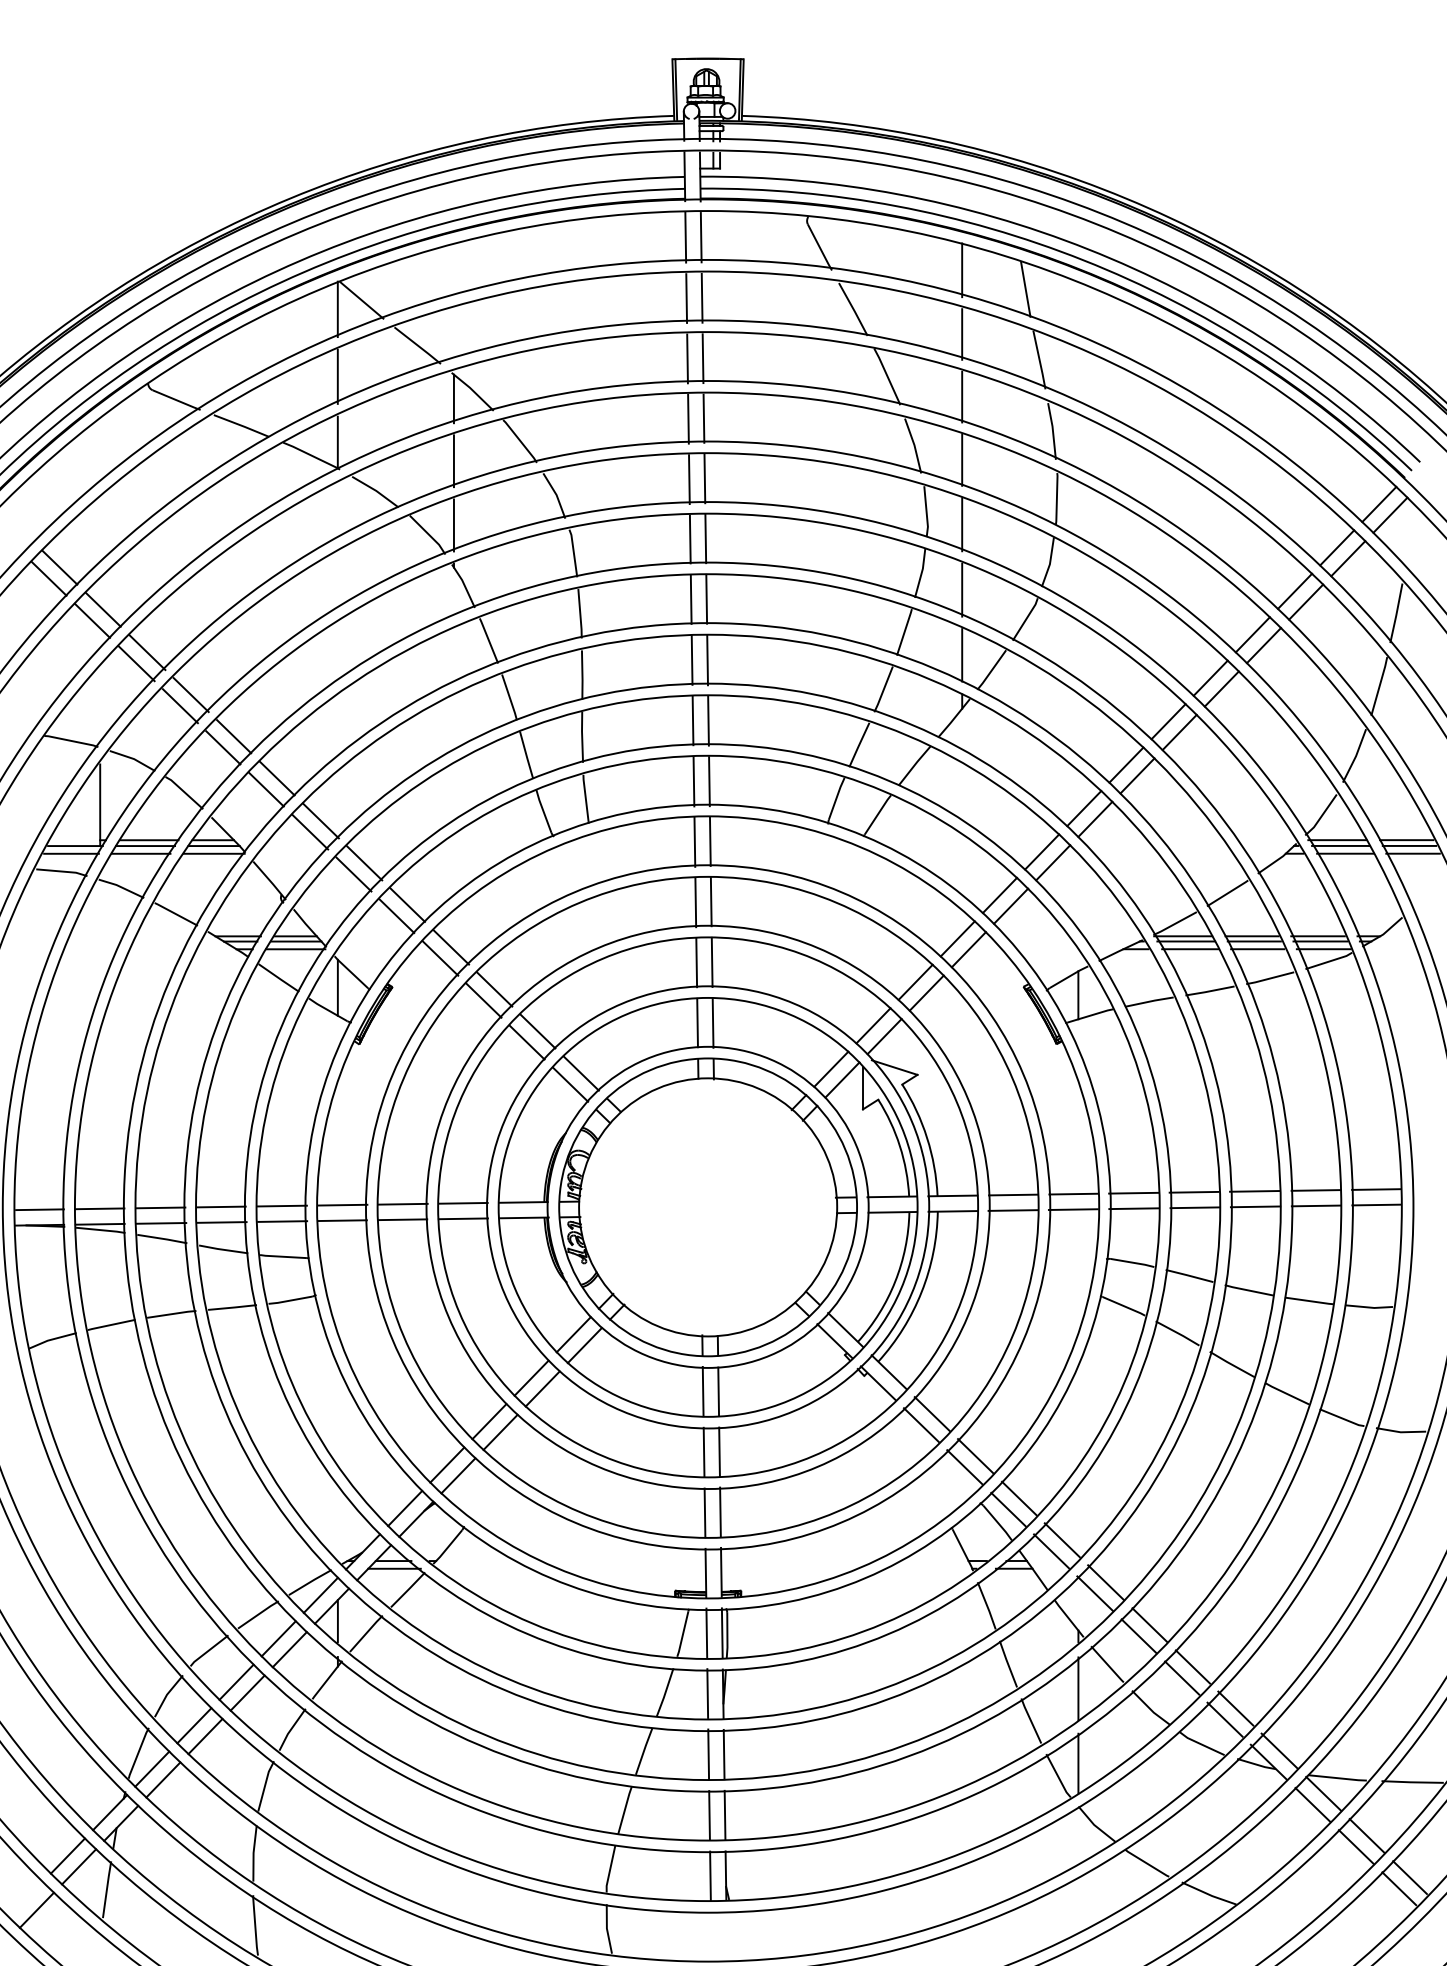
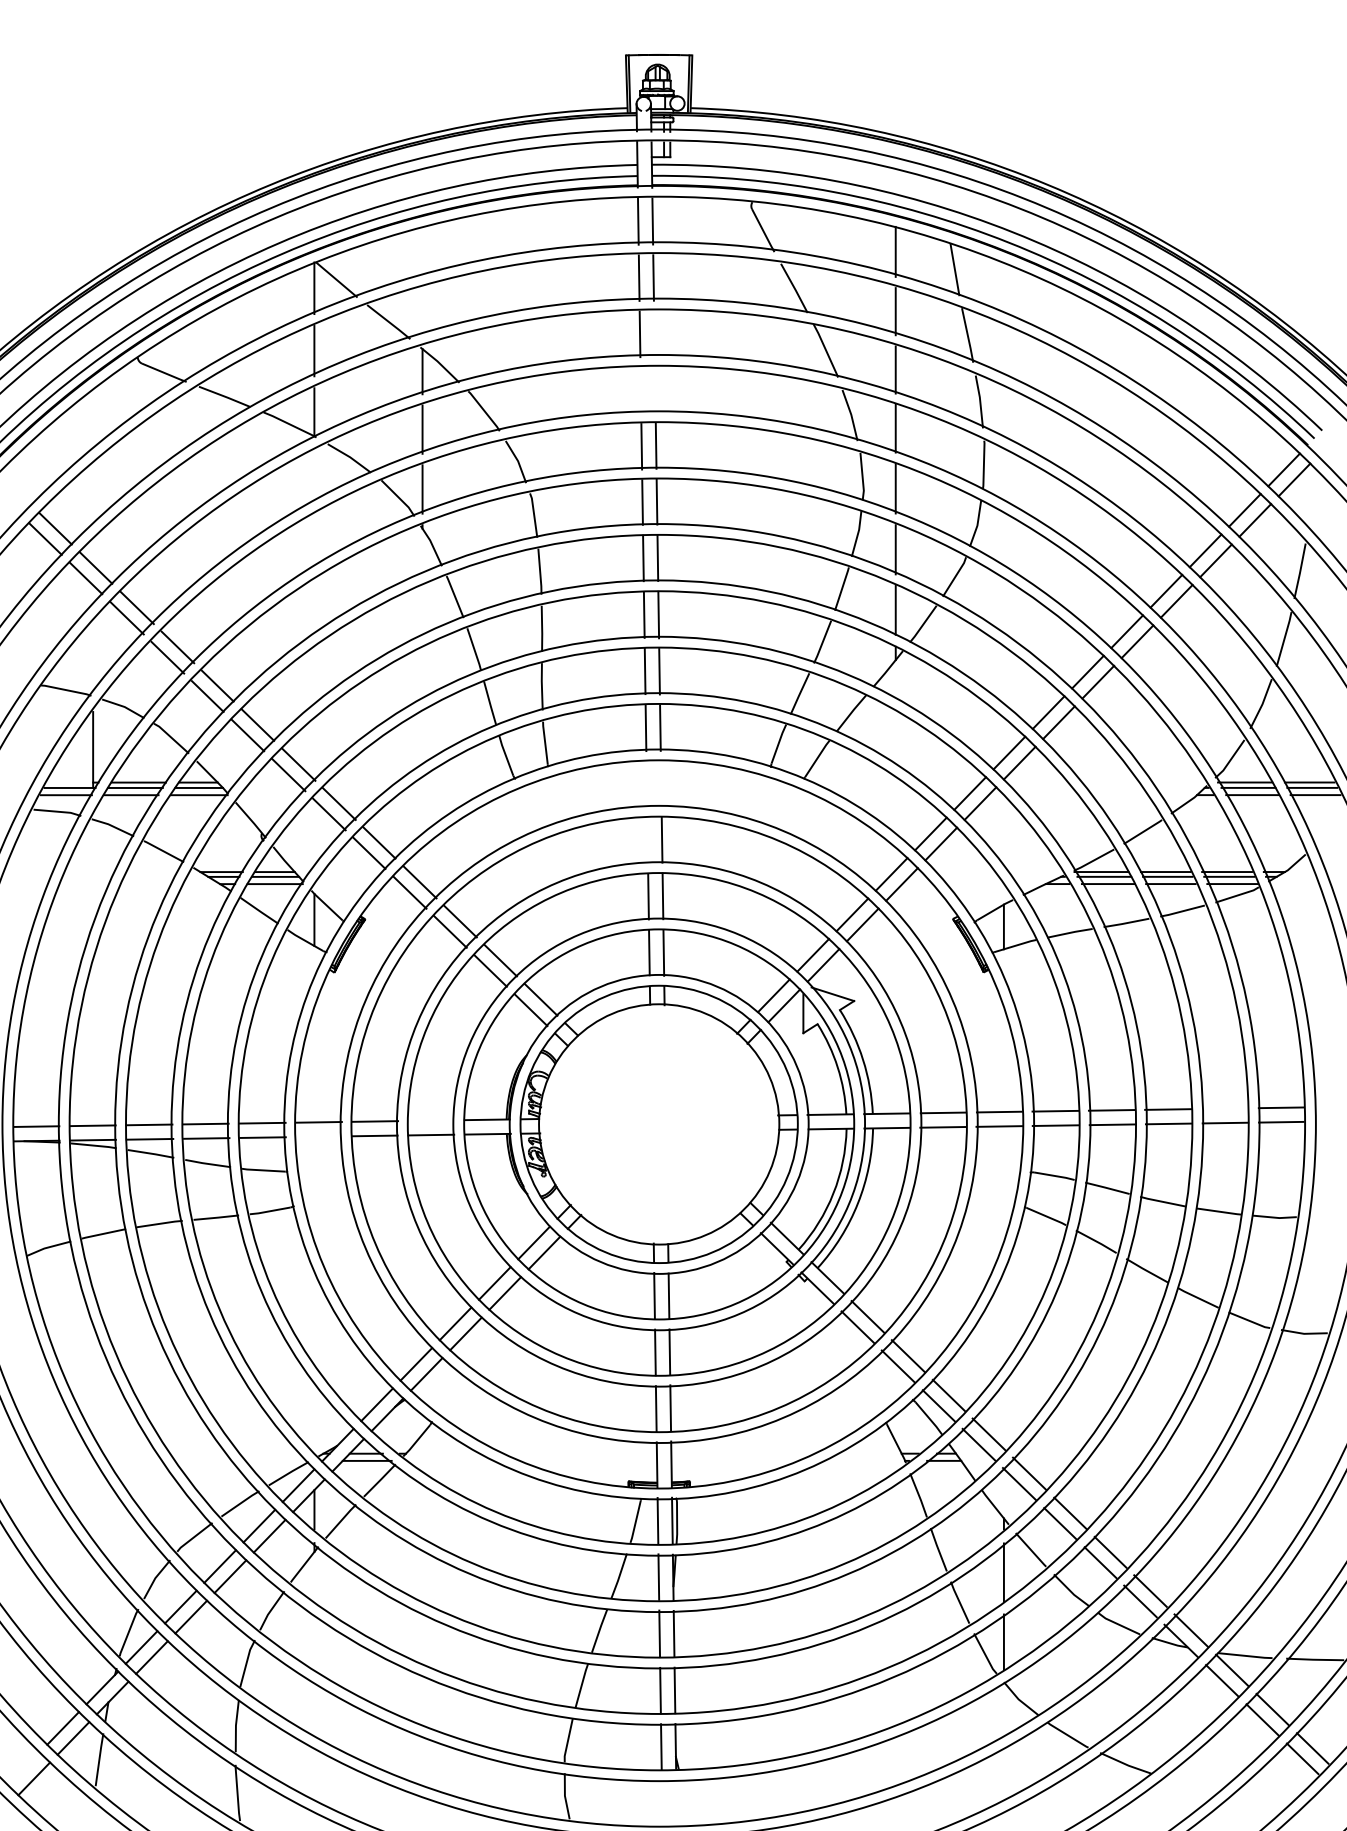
line: (703, 357) -> (654, 333), removed
line: (703, 418) -> (654, 389), removed
line: (688, 419) -> (640, 390), removed
line: (709, 841) -> (660, 783), removed
line: (694, 842) -> (646, 784), removed
line: (695, 902) -> (647, 840), removed
line: (1315, 1190) -> (1224, 1108), removed
line: (462, 1203) -> (430, 1120), removed
line: (342, 1220) -> (318, 1136), removed

